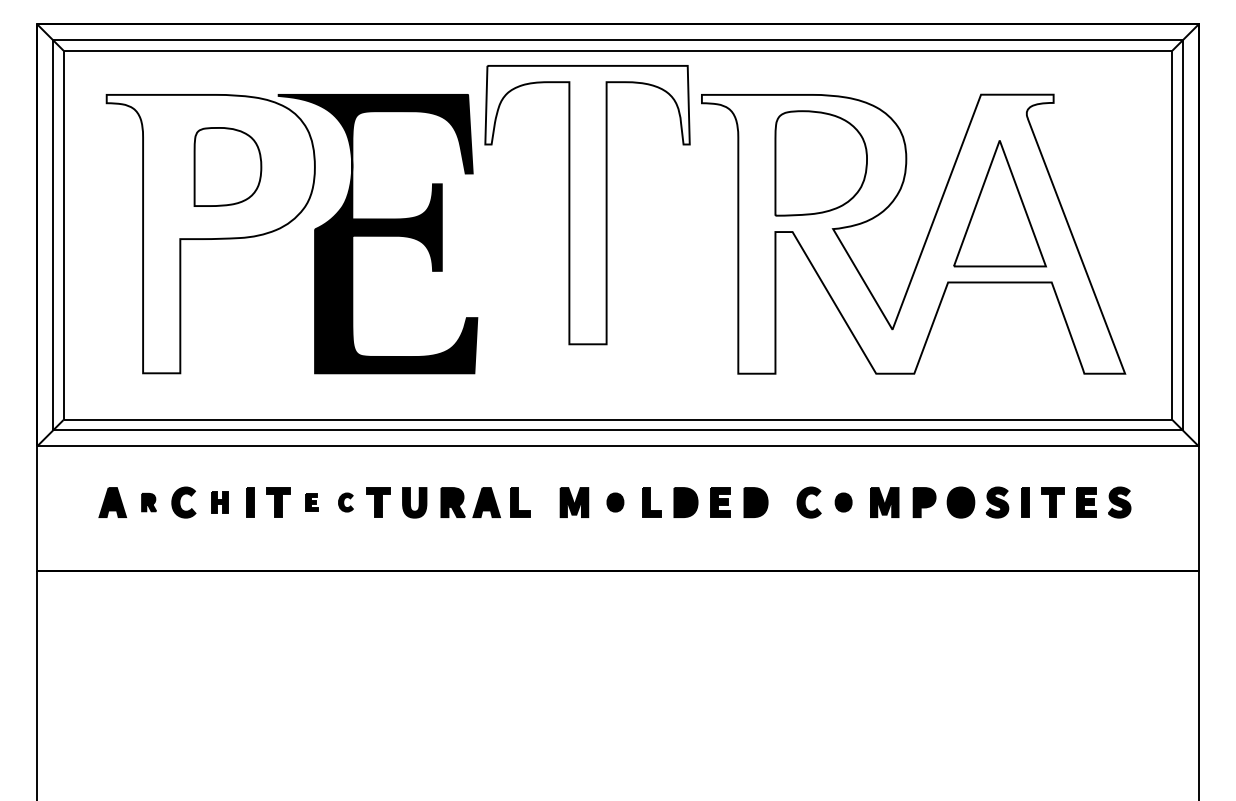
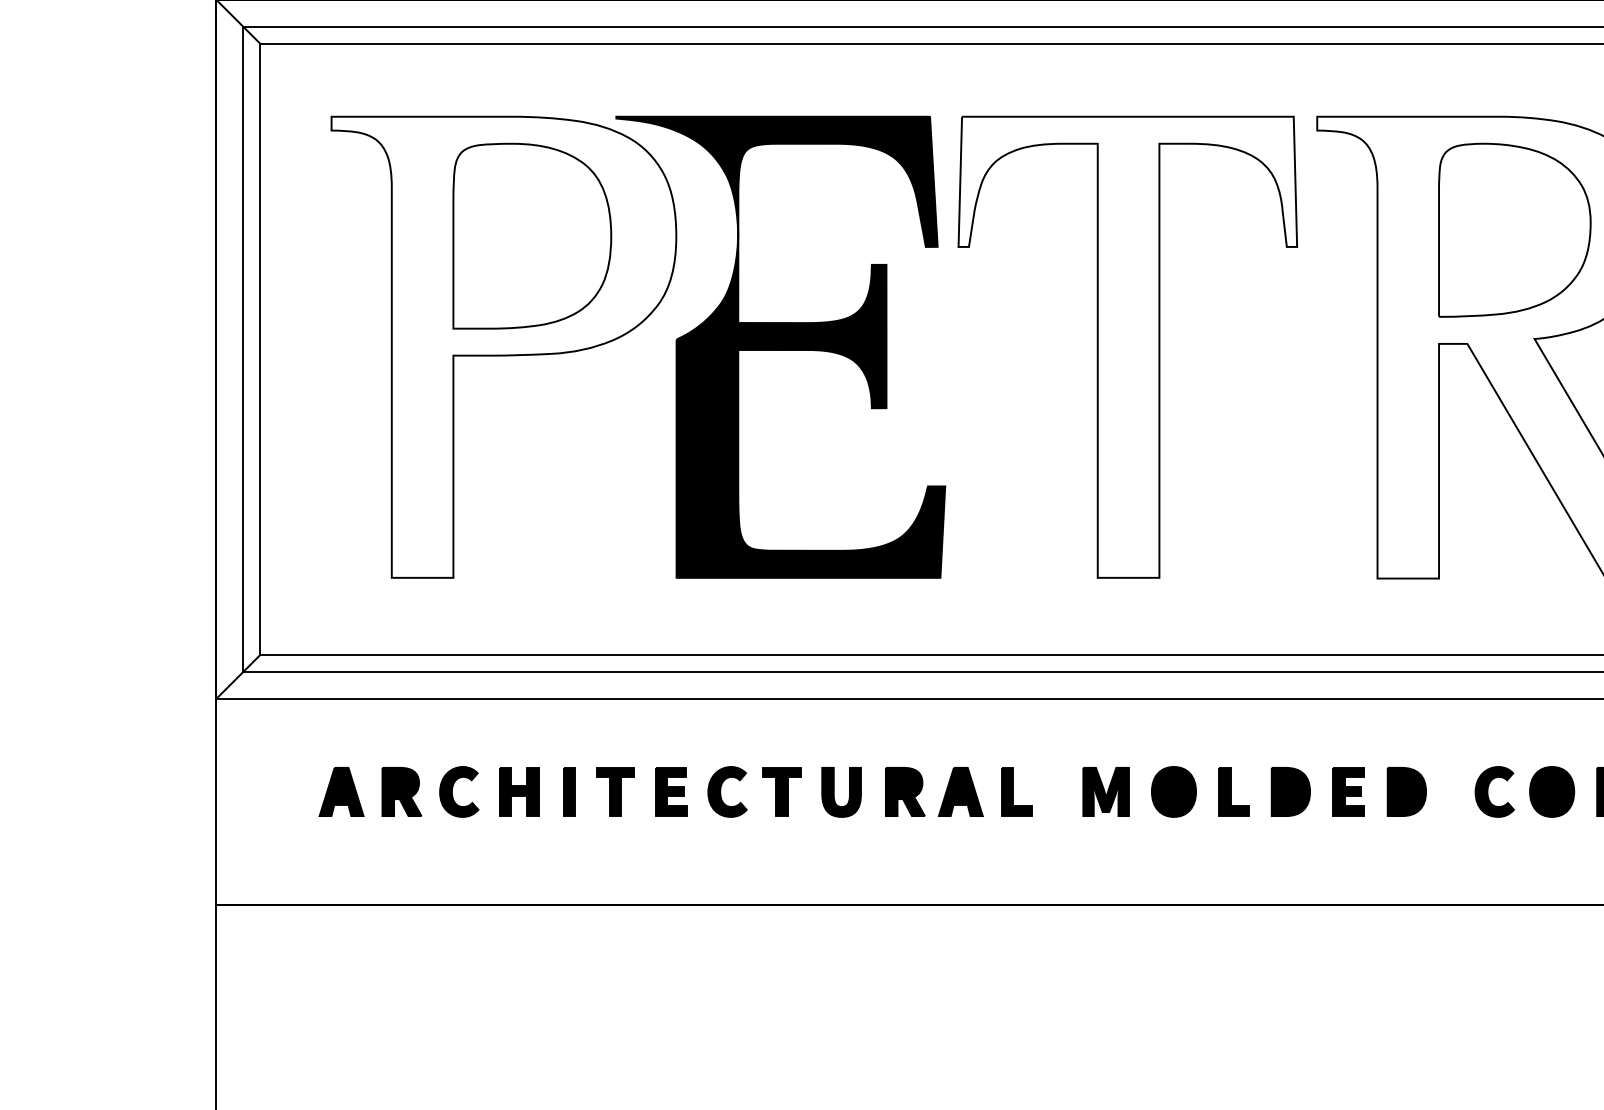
part: (227, 166) -> (531, 235), size x1.43
part: (587, 205) -> (1127, 347), moved
part: (148, 502) -> (400, 791), size x1.67
part: (219, 502) -> (518, 791), size x1.43
part: (311, 502) -> (670, 791), size x1.67
part: (345, 502) -> (726, 791), size x1.67
part: (615, 502) -> (1174, 791), size x1.67
part: (843, 502) -> (1551, 791), size x1.67

